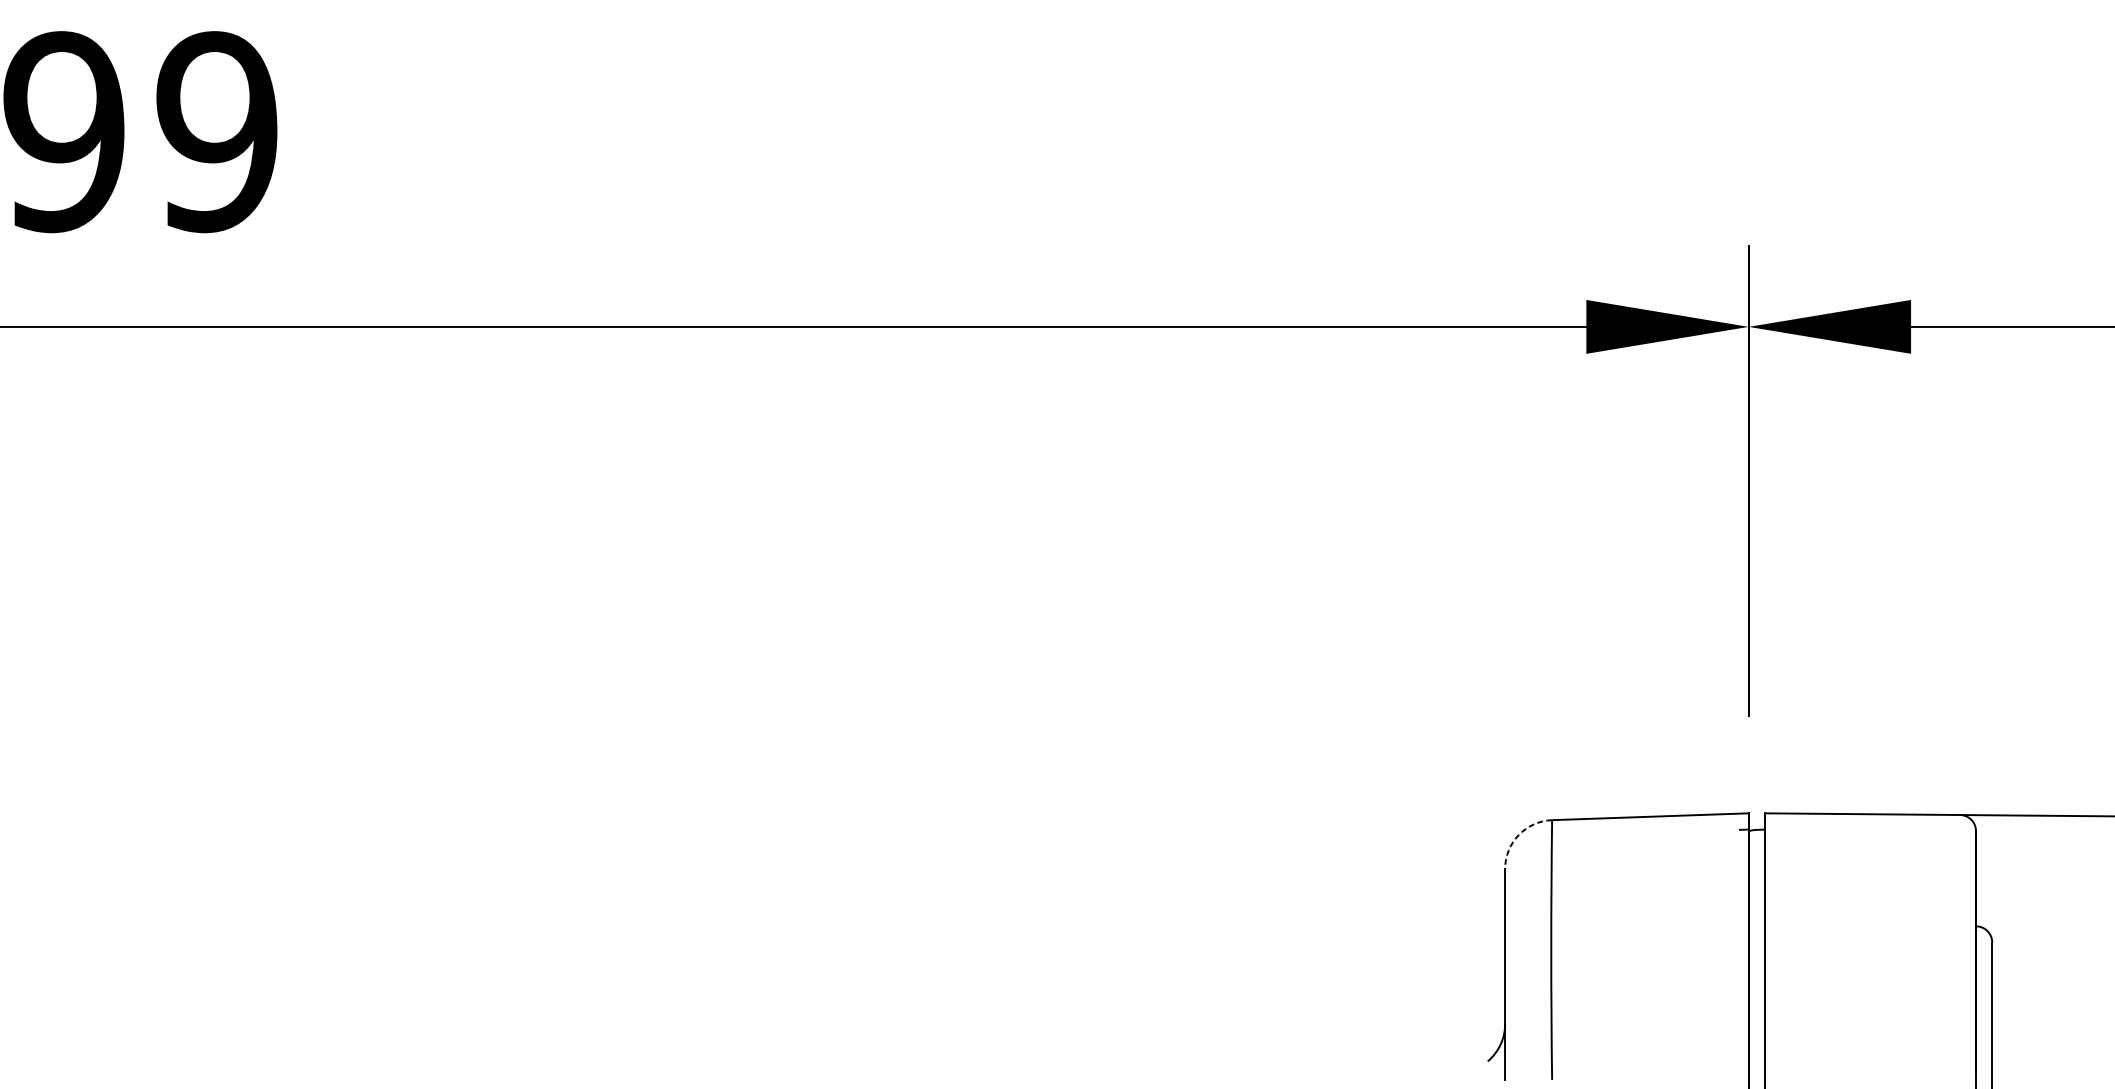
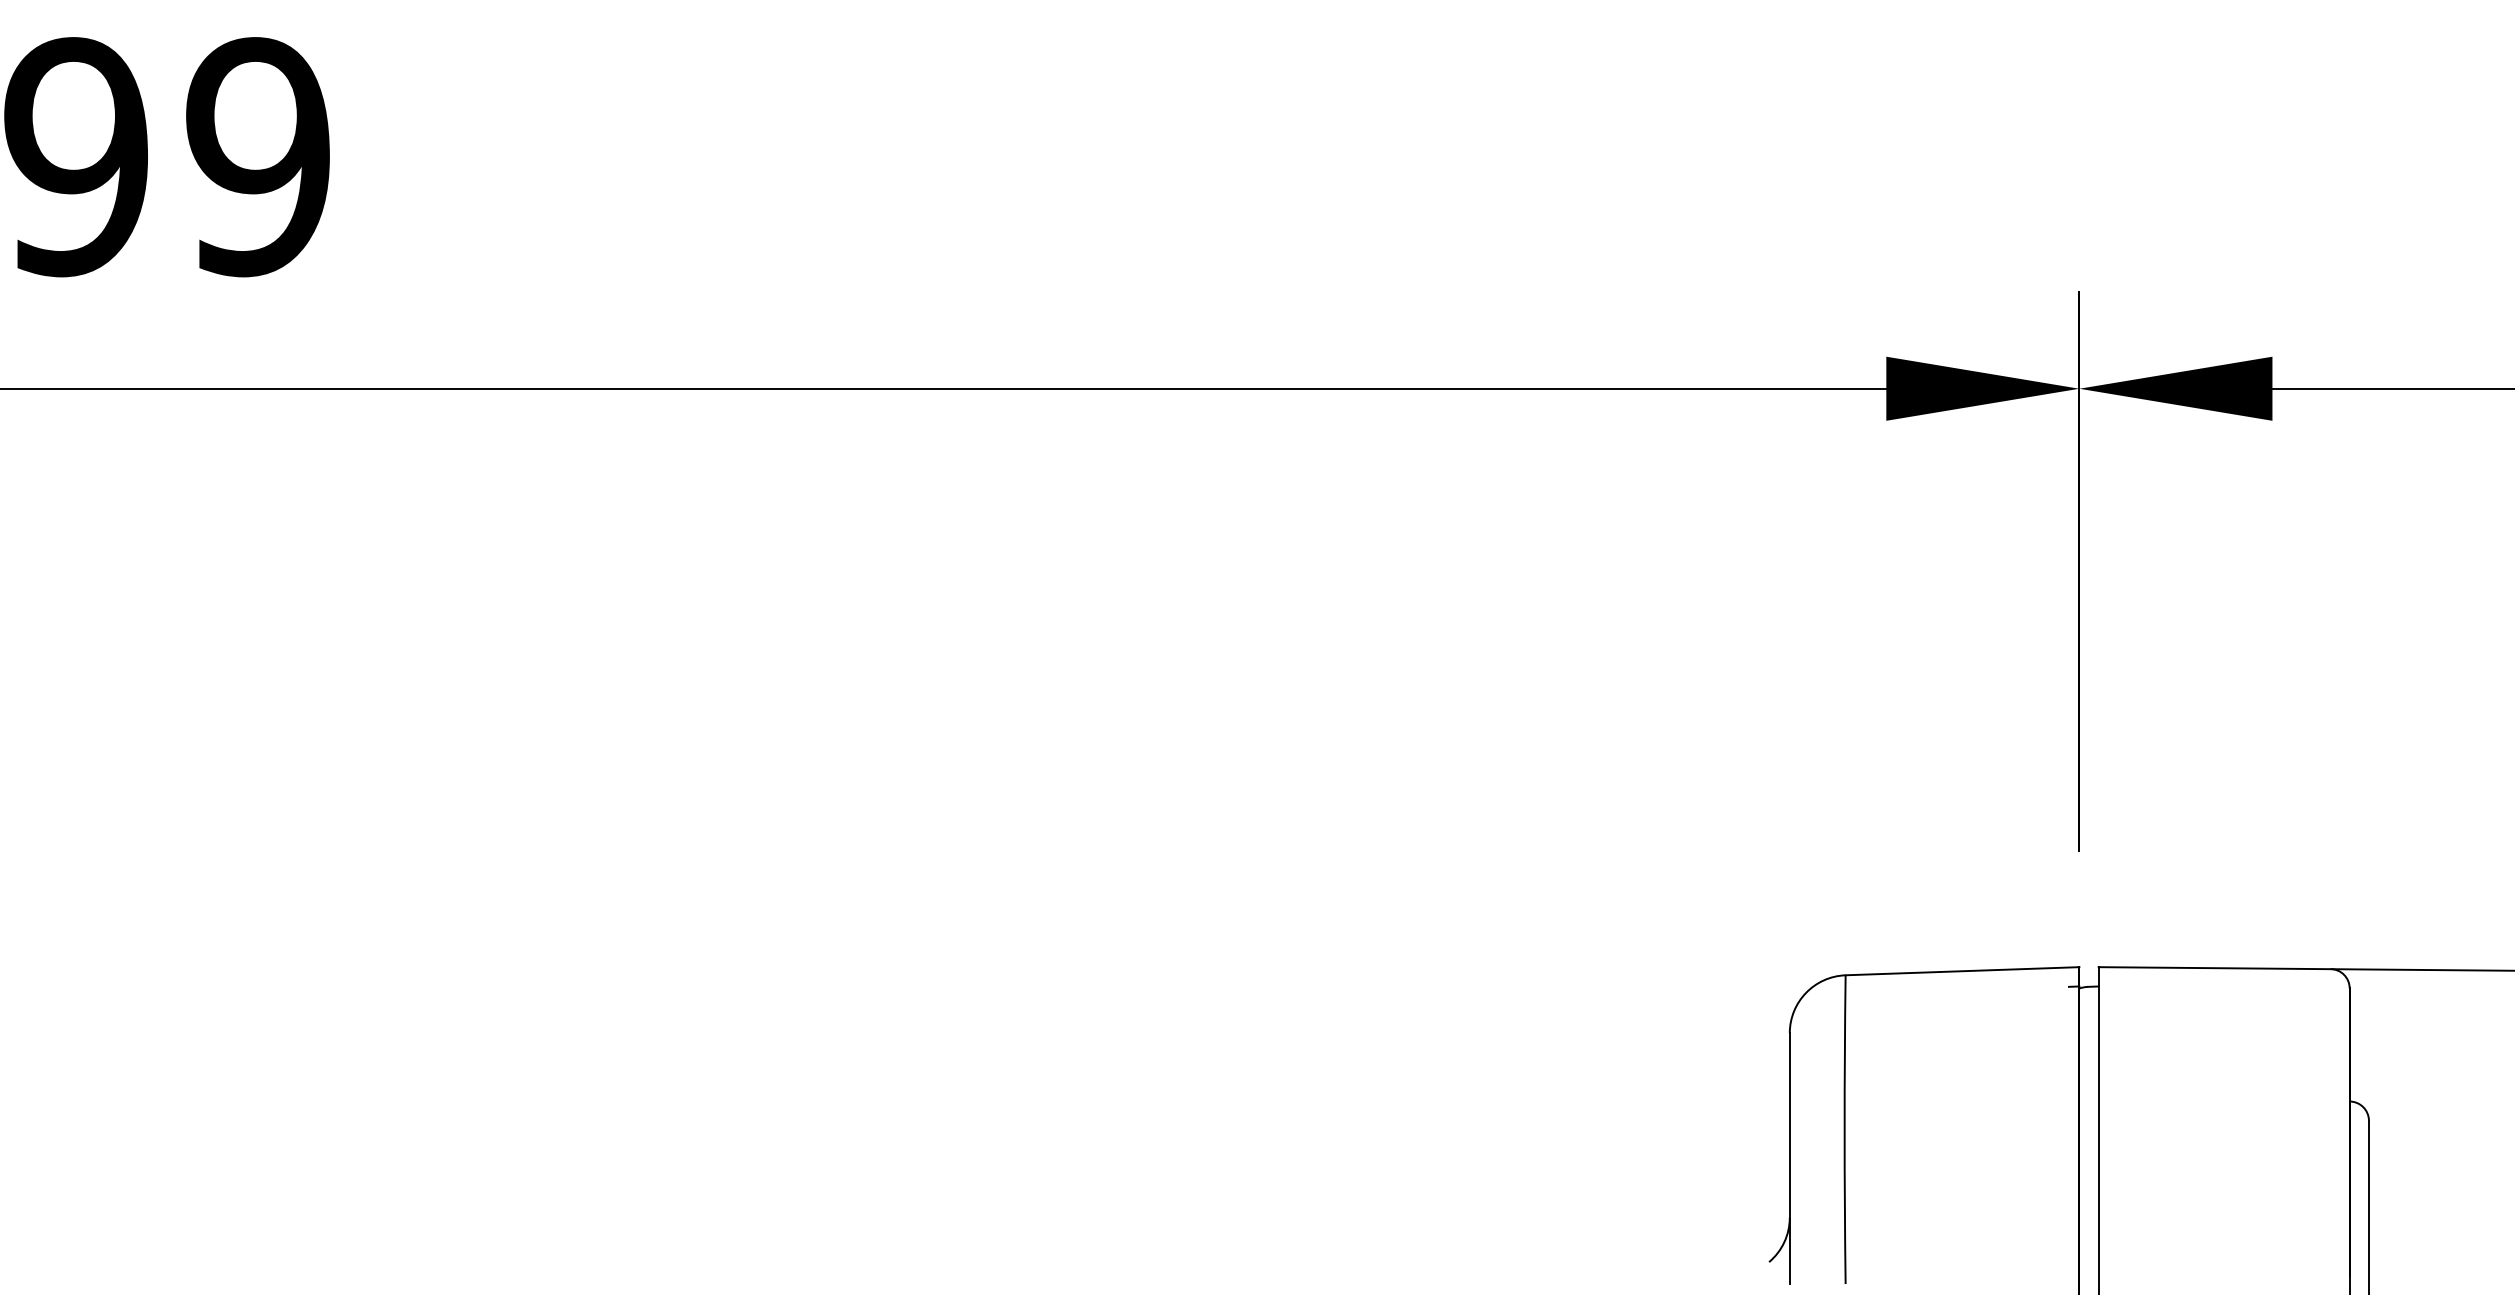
arc: (1519, 834) -> (1806, 992), dashed -> solid

